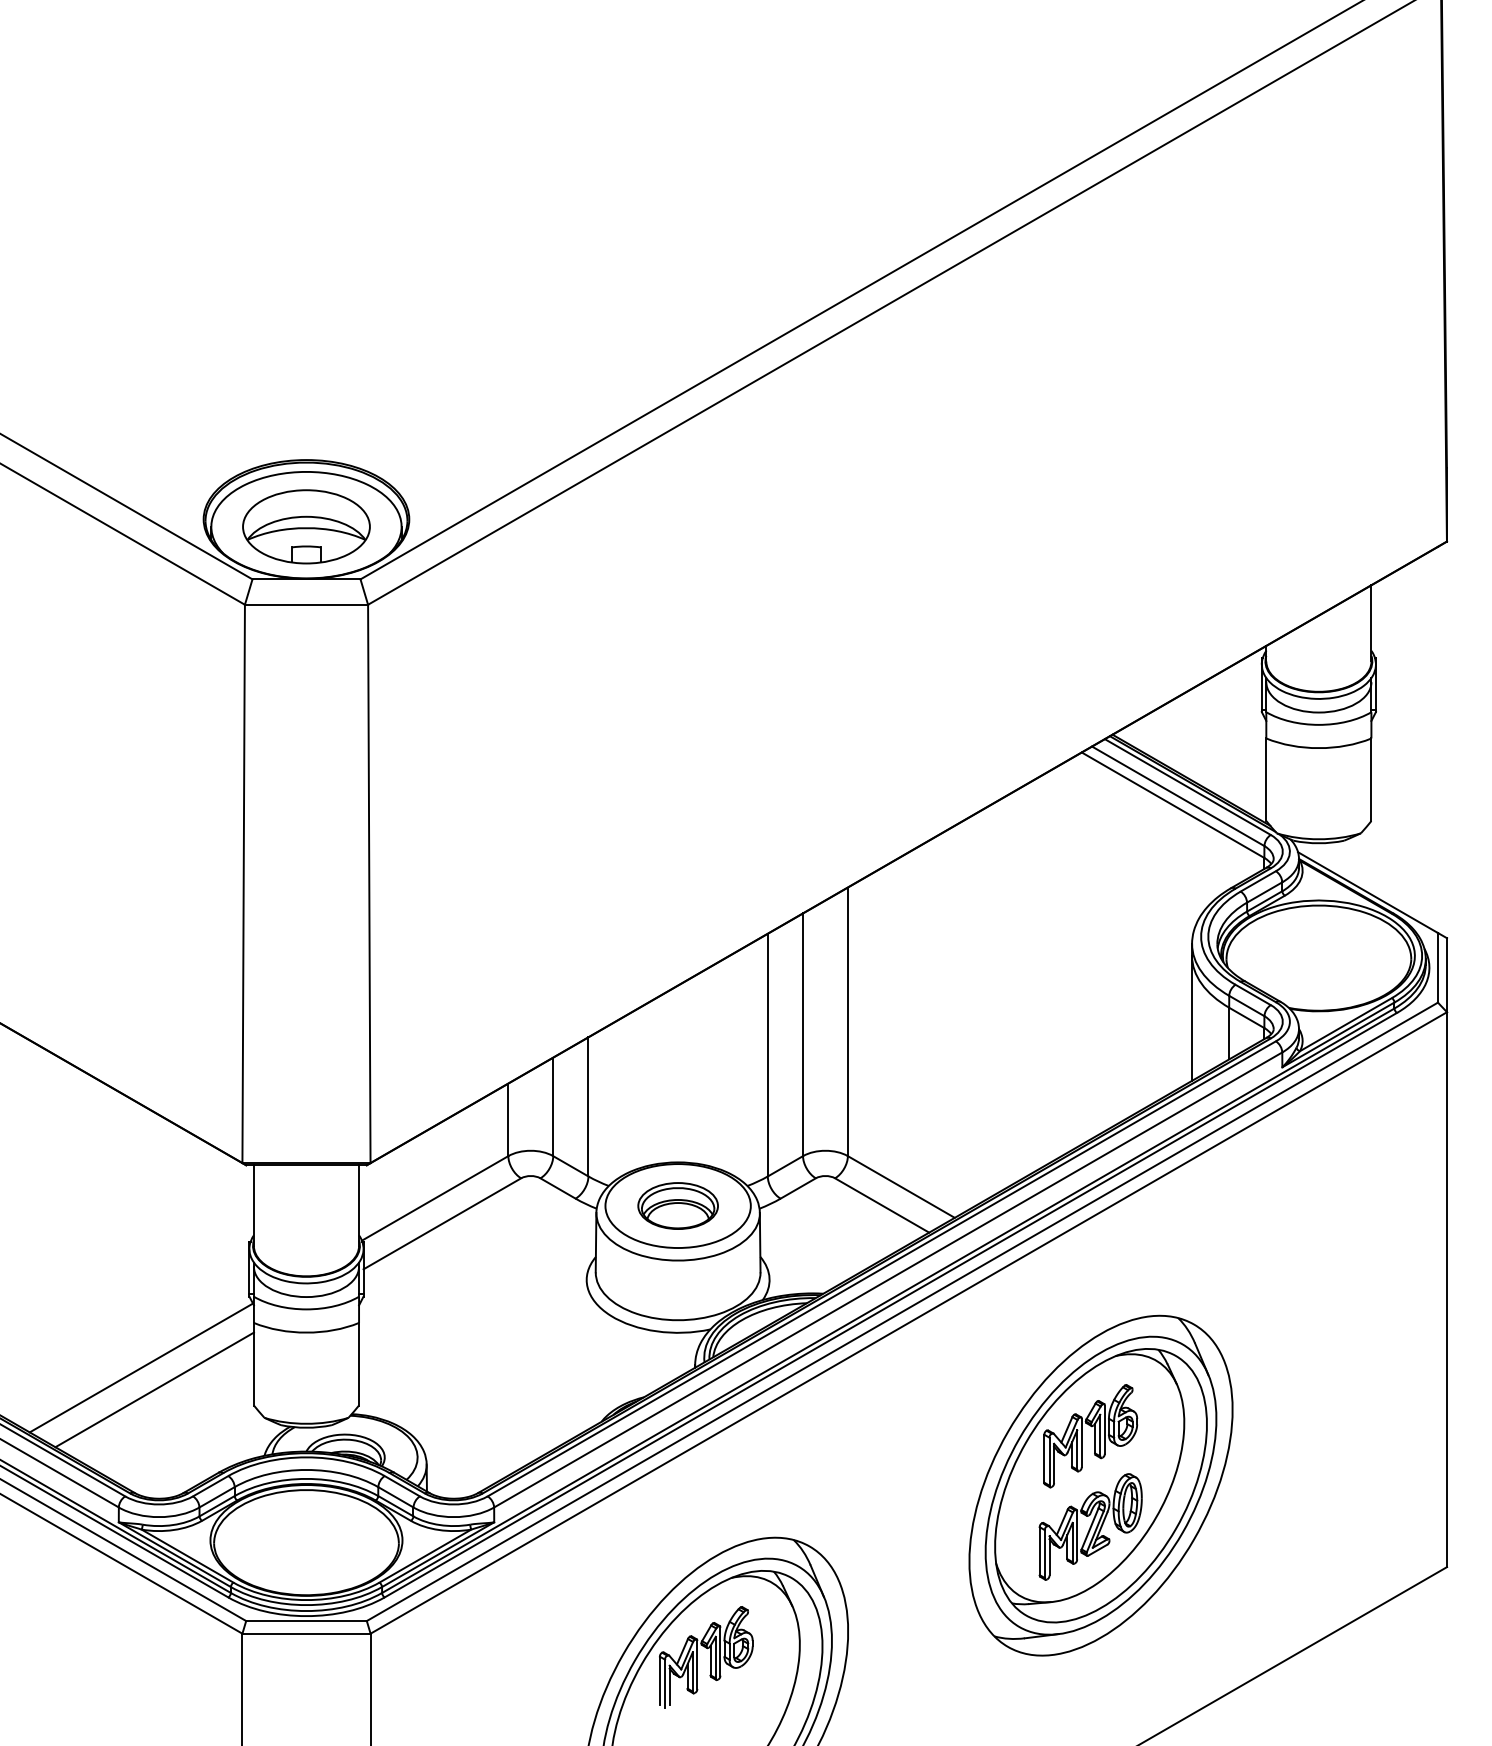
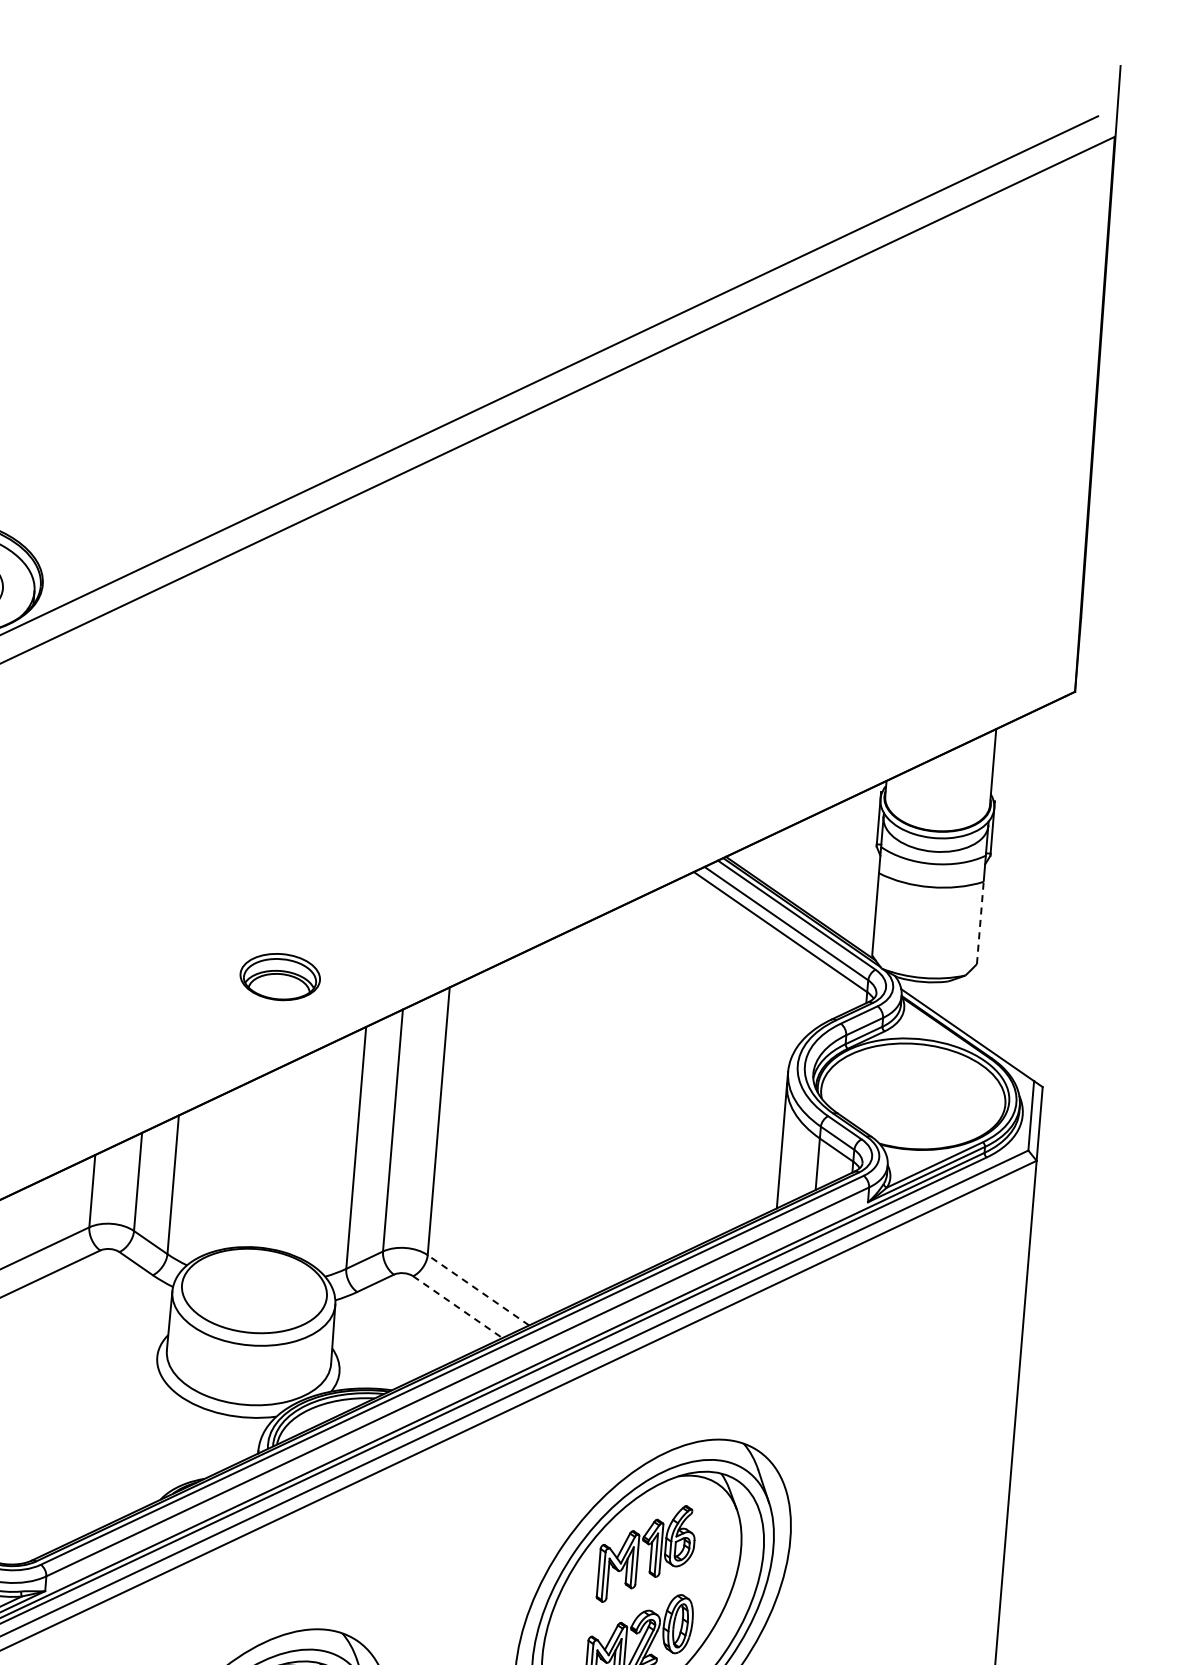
line: (1371, 779) -> (980, 922), solid -> dashed
line: (901, 1186) -> (478, 1289), solid -> dashed
part: (677, 1205) -> (279, 976), moved
line: (882, 1205) -> (458, 1307), solid -> dashed

